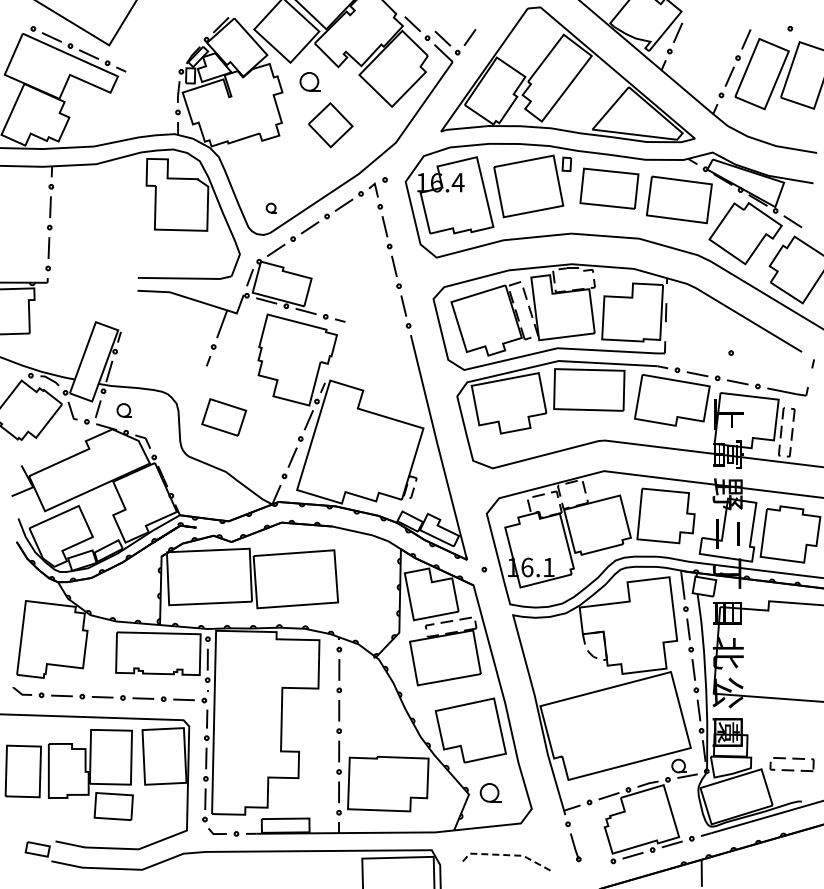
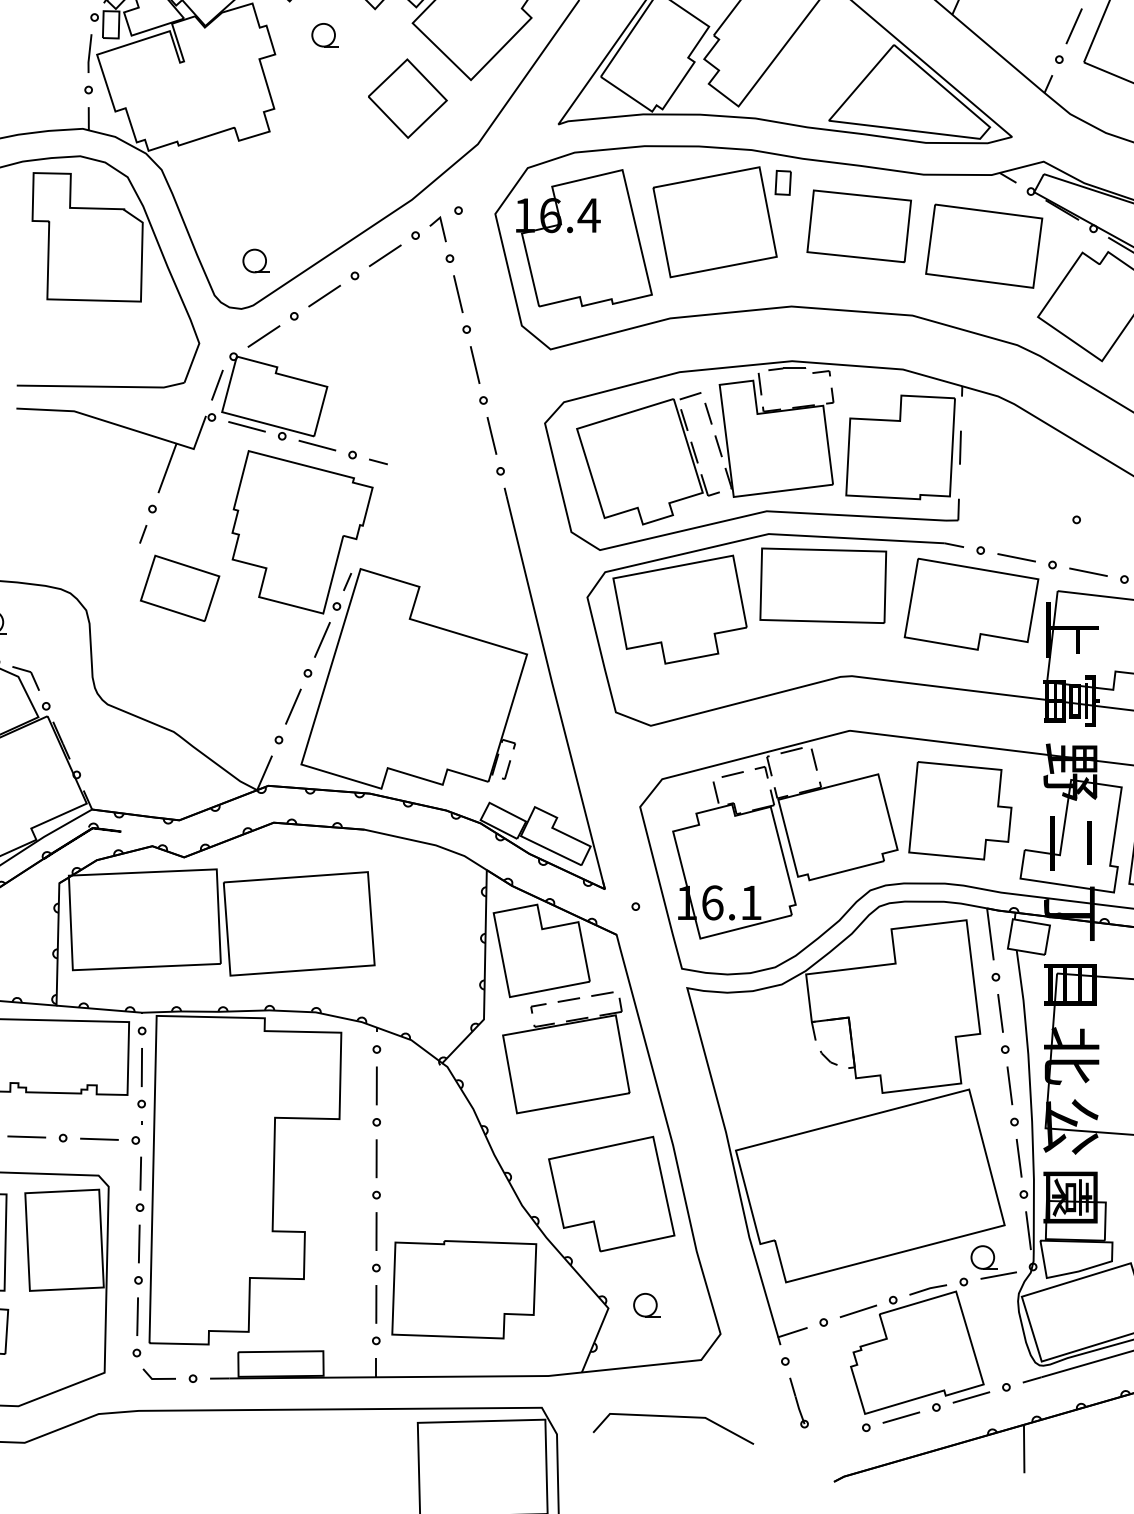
part: (309, 81) -> (323, 34), size x0.71
part: (330, 125) -> (407, 99), moved
part: (271, 207) -> (255, 259), size x1.43
part: (224, 417) -> (180, 588), moved
part: (489, 792) -> (645, 1304), size x0.71
line: (504, 855) -> (671, 1417), dashed -> solid

